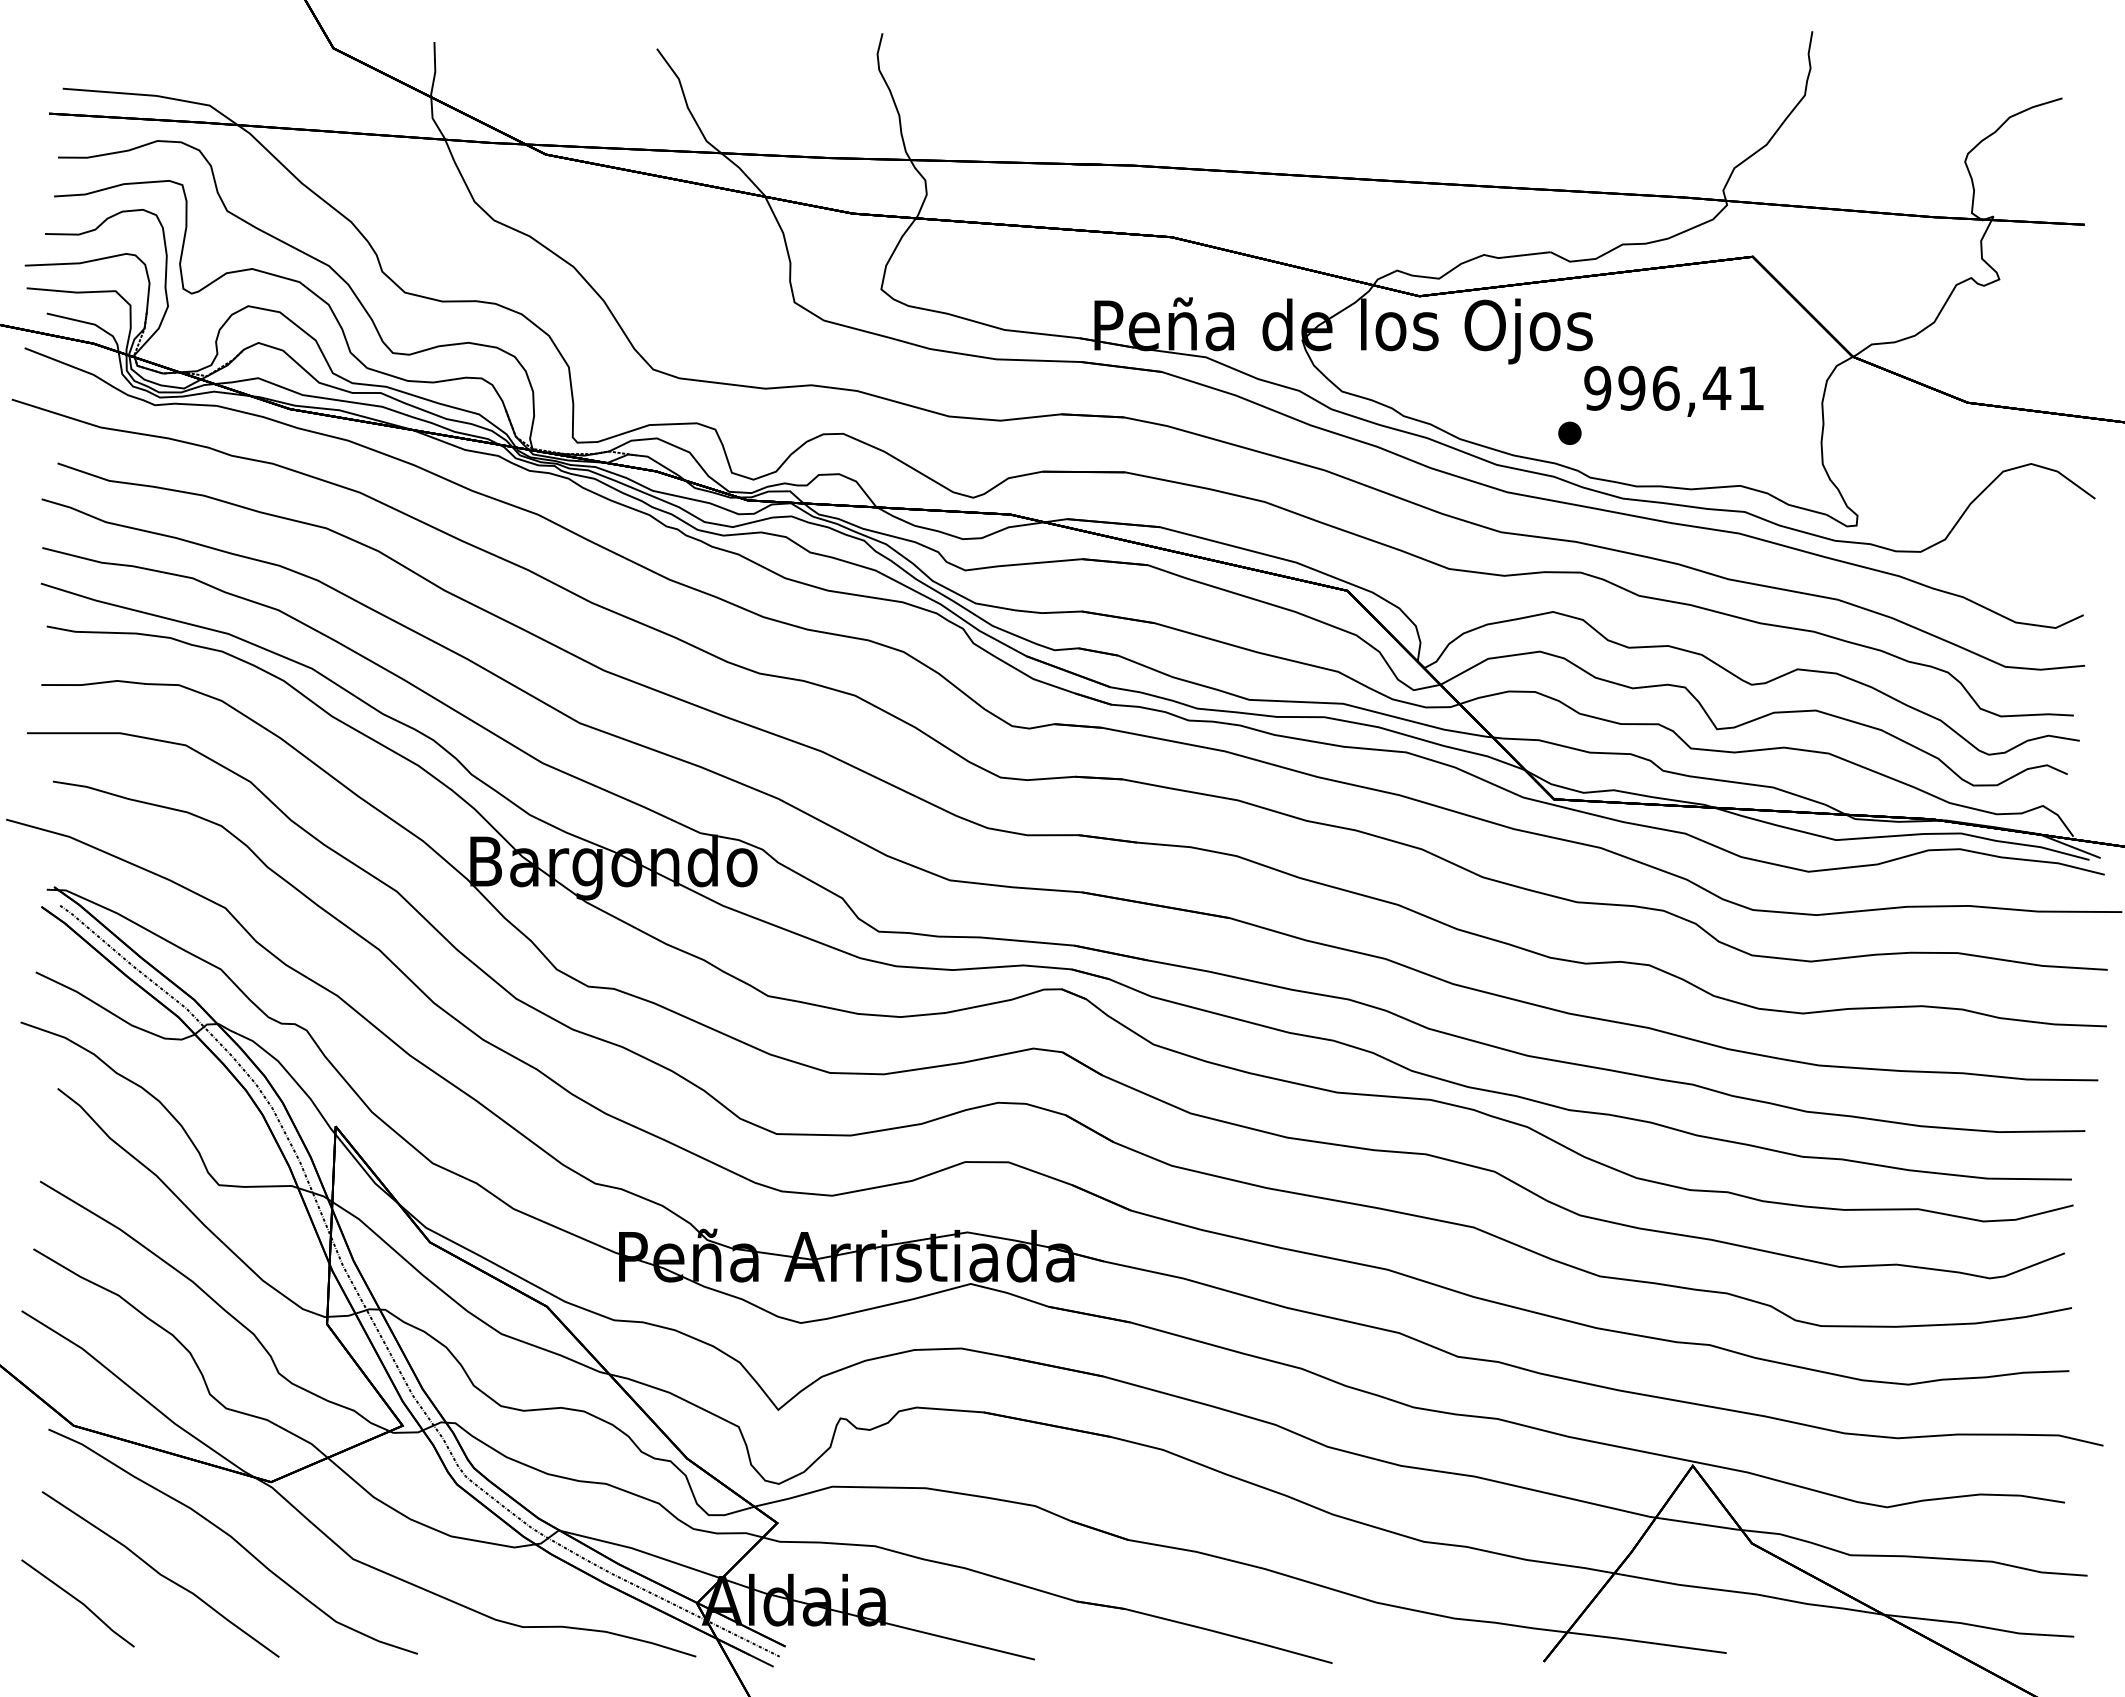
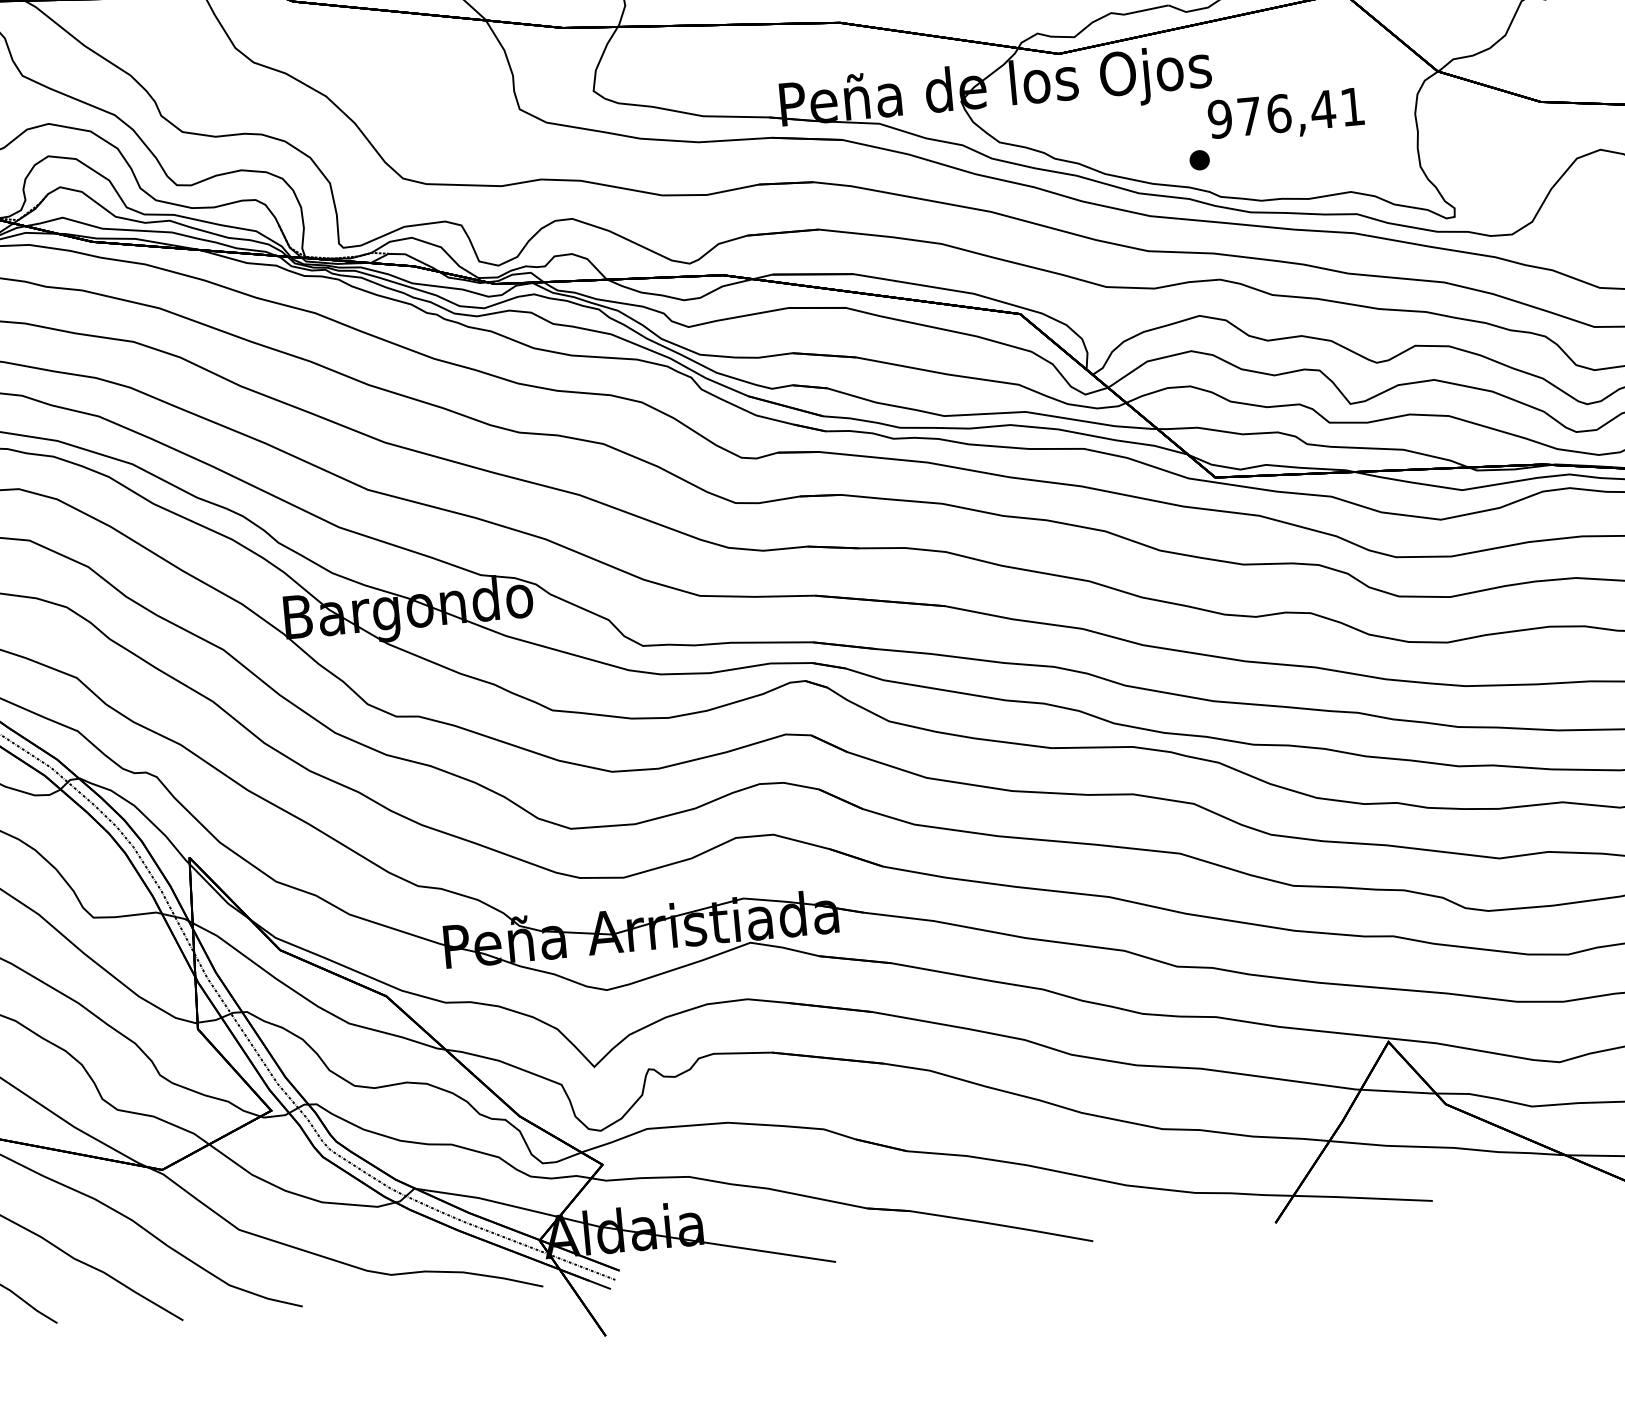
text: (1631, 387) -> (1249, 115), 996,41 -> 976,41

